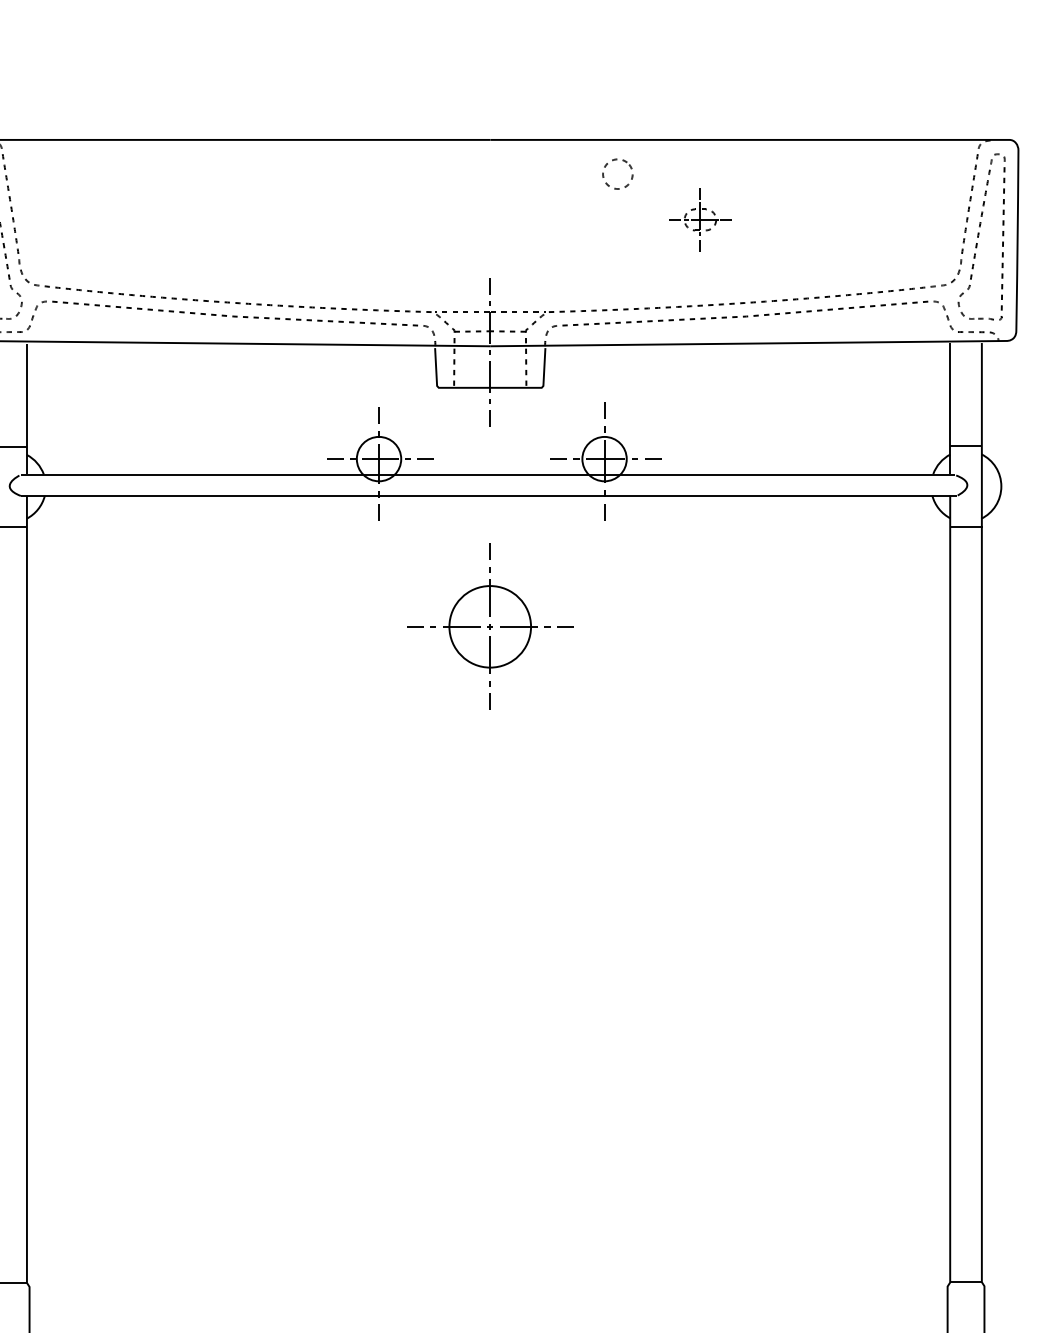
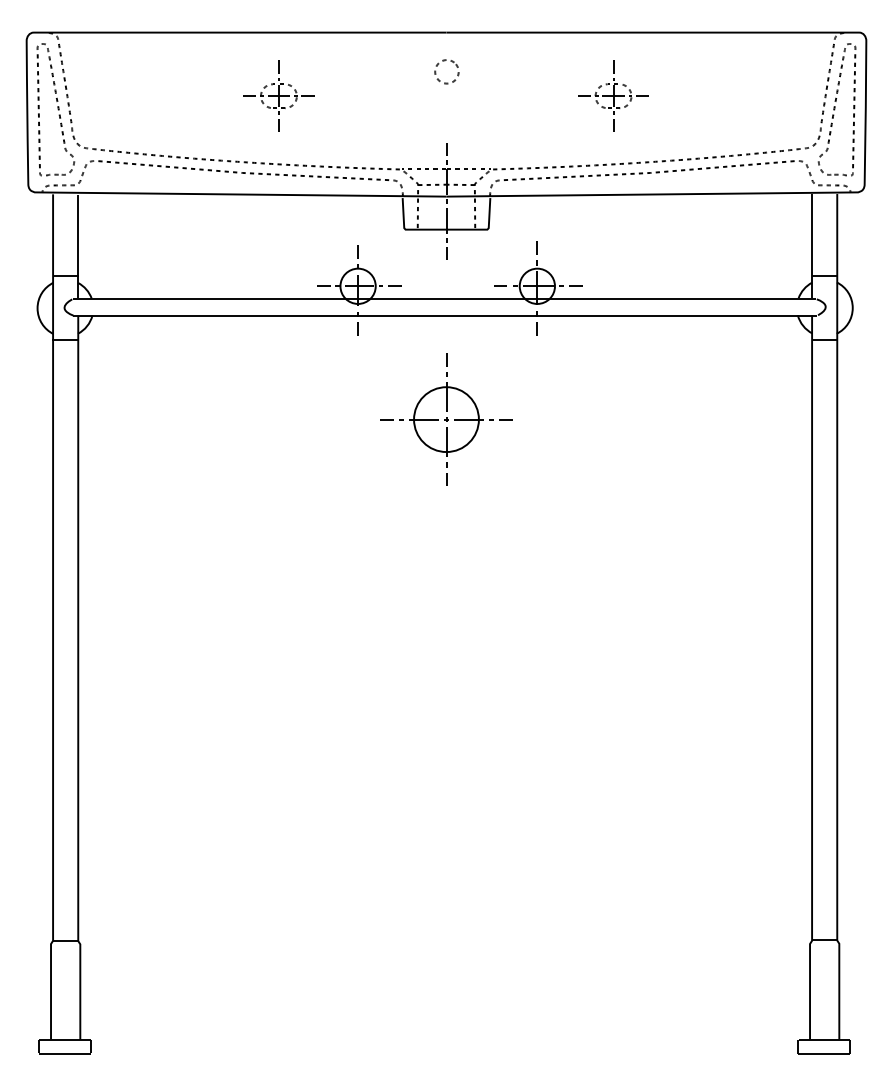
part: (608, 164) -> (439, 64), moved
part: (278, 219) -> (278, 95), added
part: (700, 219) -> (613, 95), size x1.43

